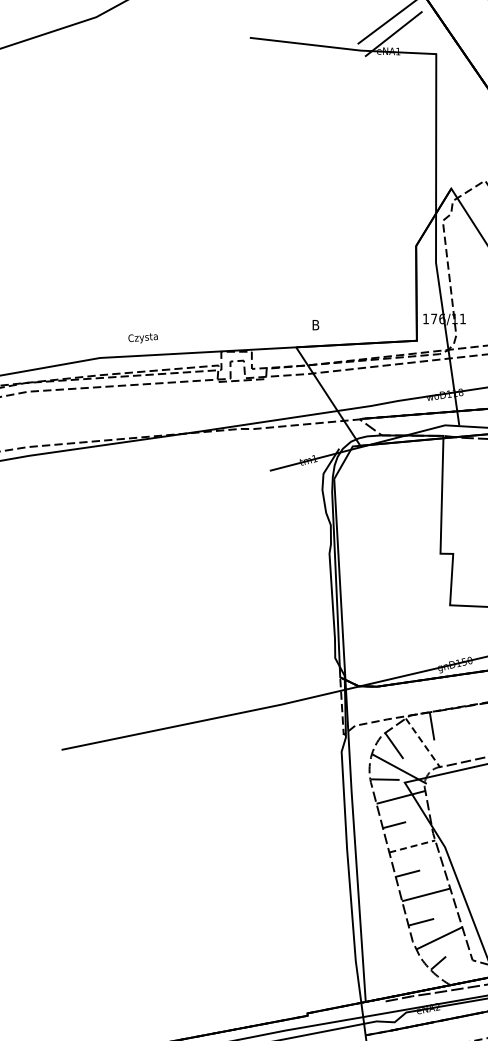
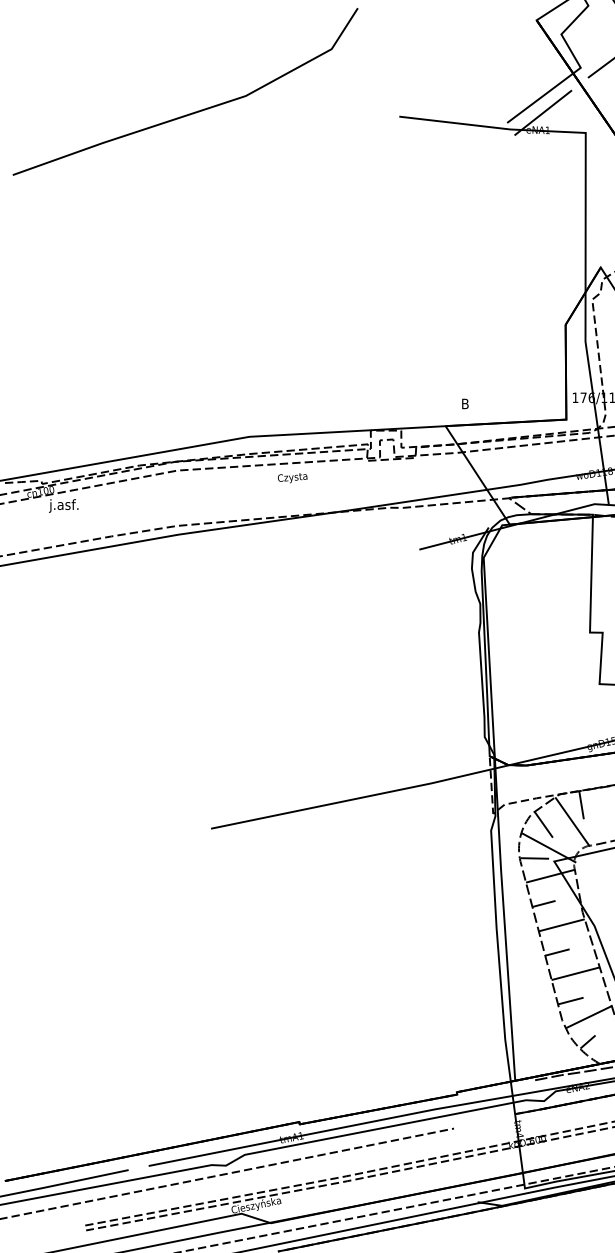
text: (143, 338) -> (292, 478), moved
line: (423, 743) -> (572, 822), dashed -> solid
line: (412, 846) -> (561, 925), dashed -> solid

